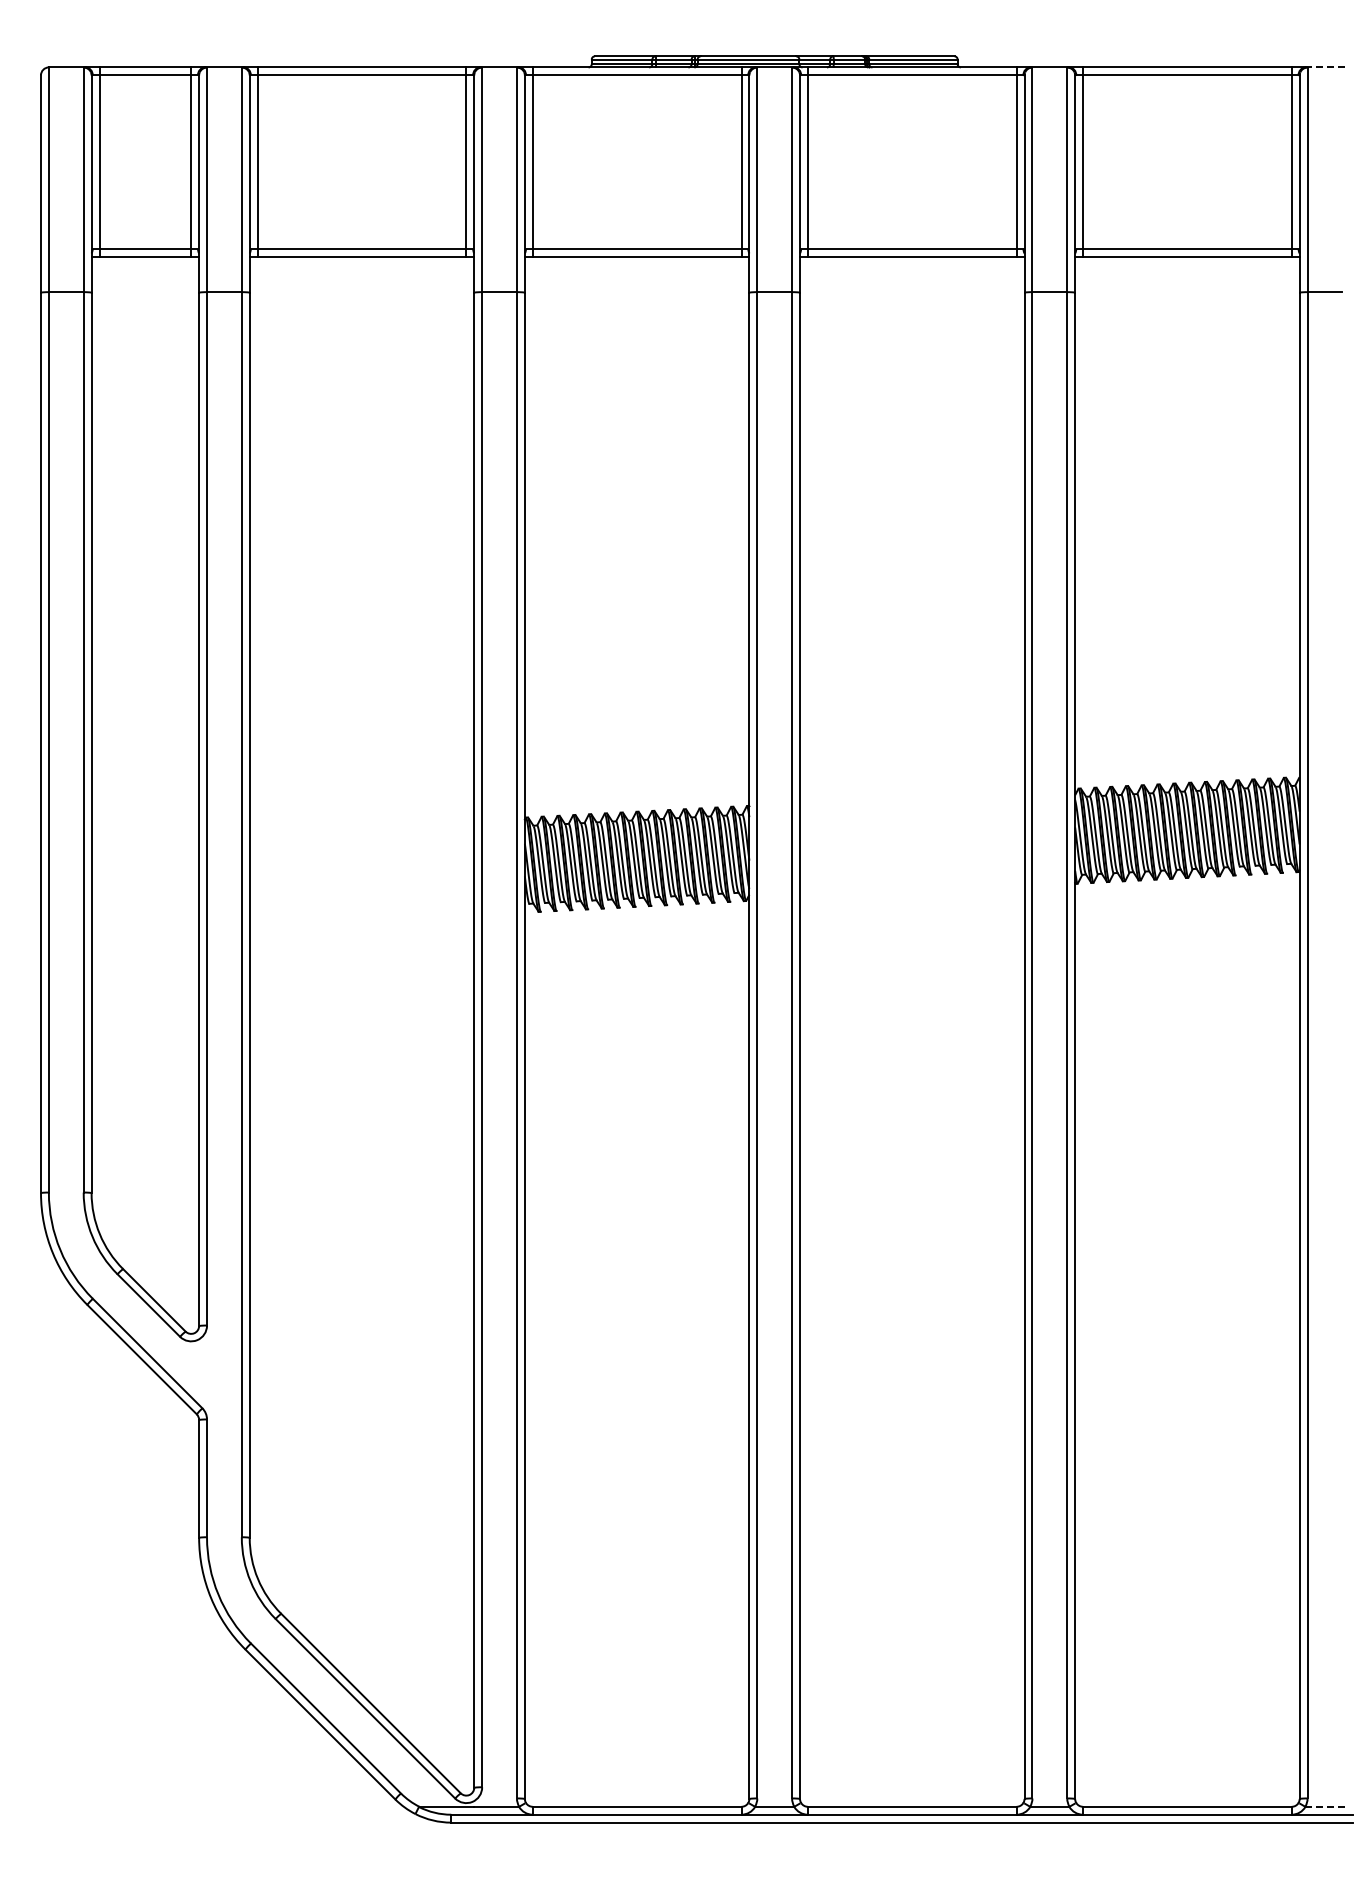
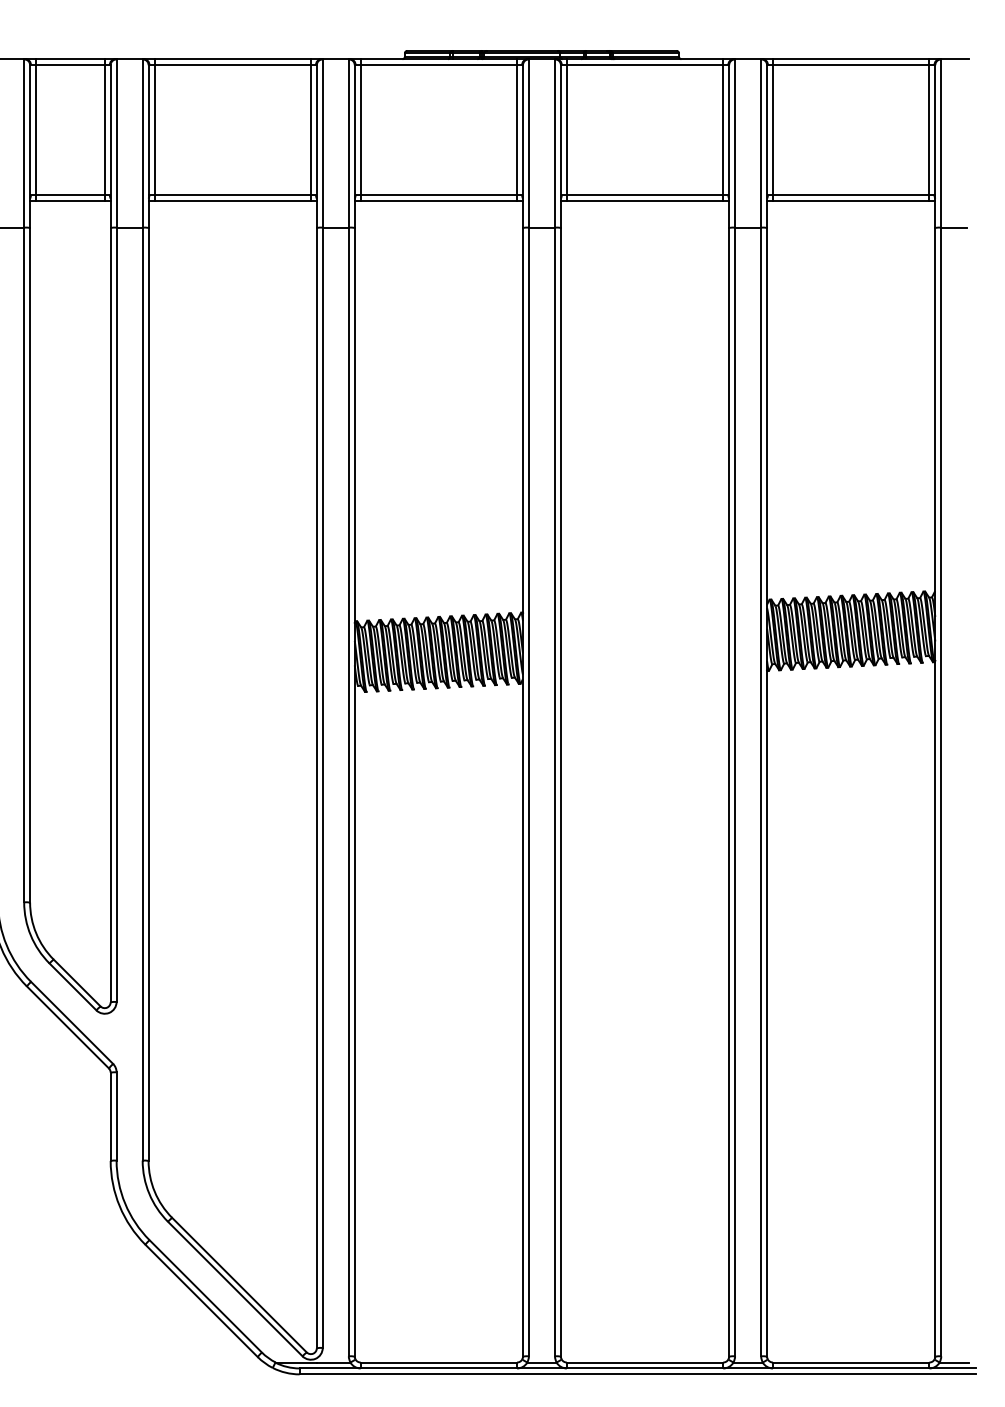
line: (1324, 67) -> (953, 59), dashed -> solid
line: (1324, 1806) -> (953, 1362), dashed -> solid

